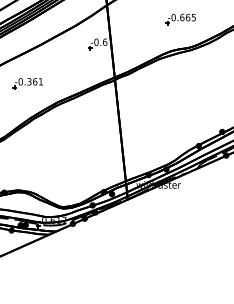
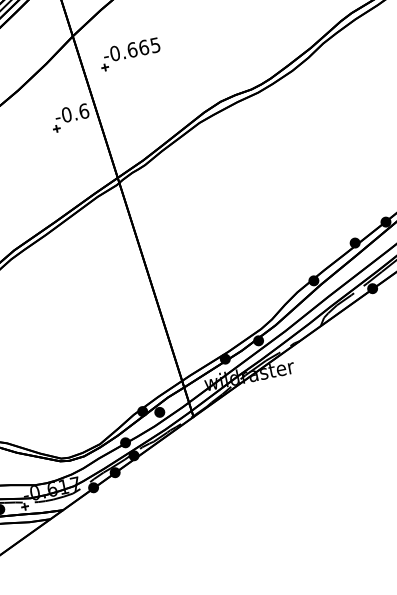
part: (180, 19) -> (129, 54), moved

